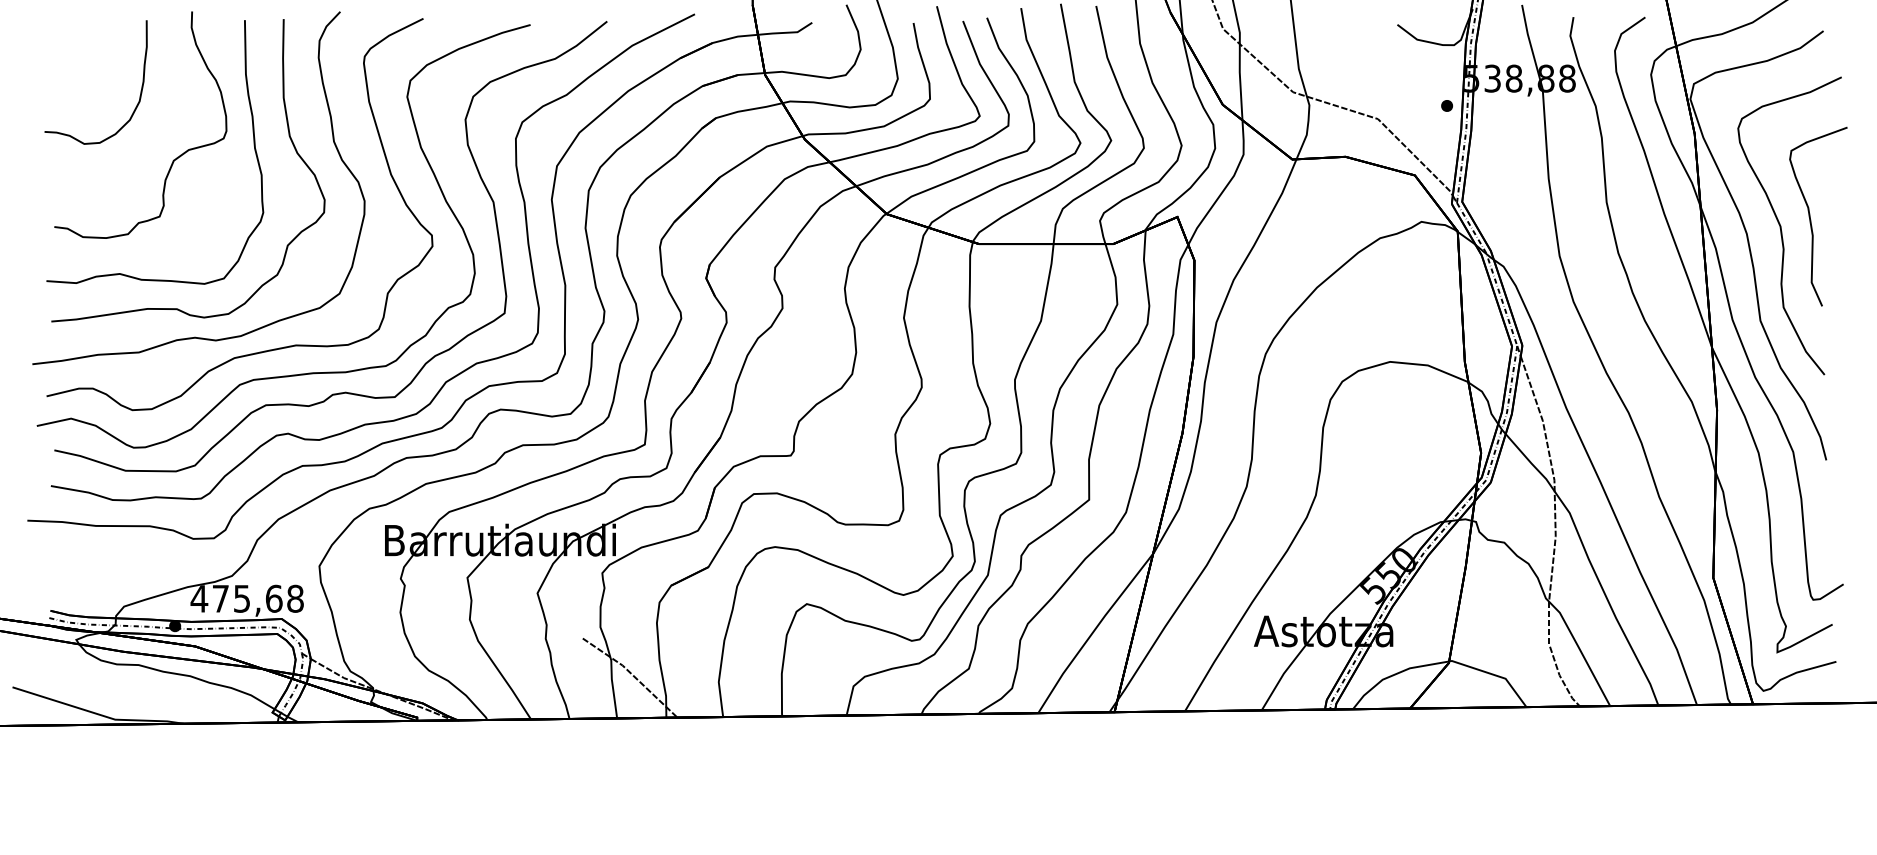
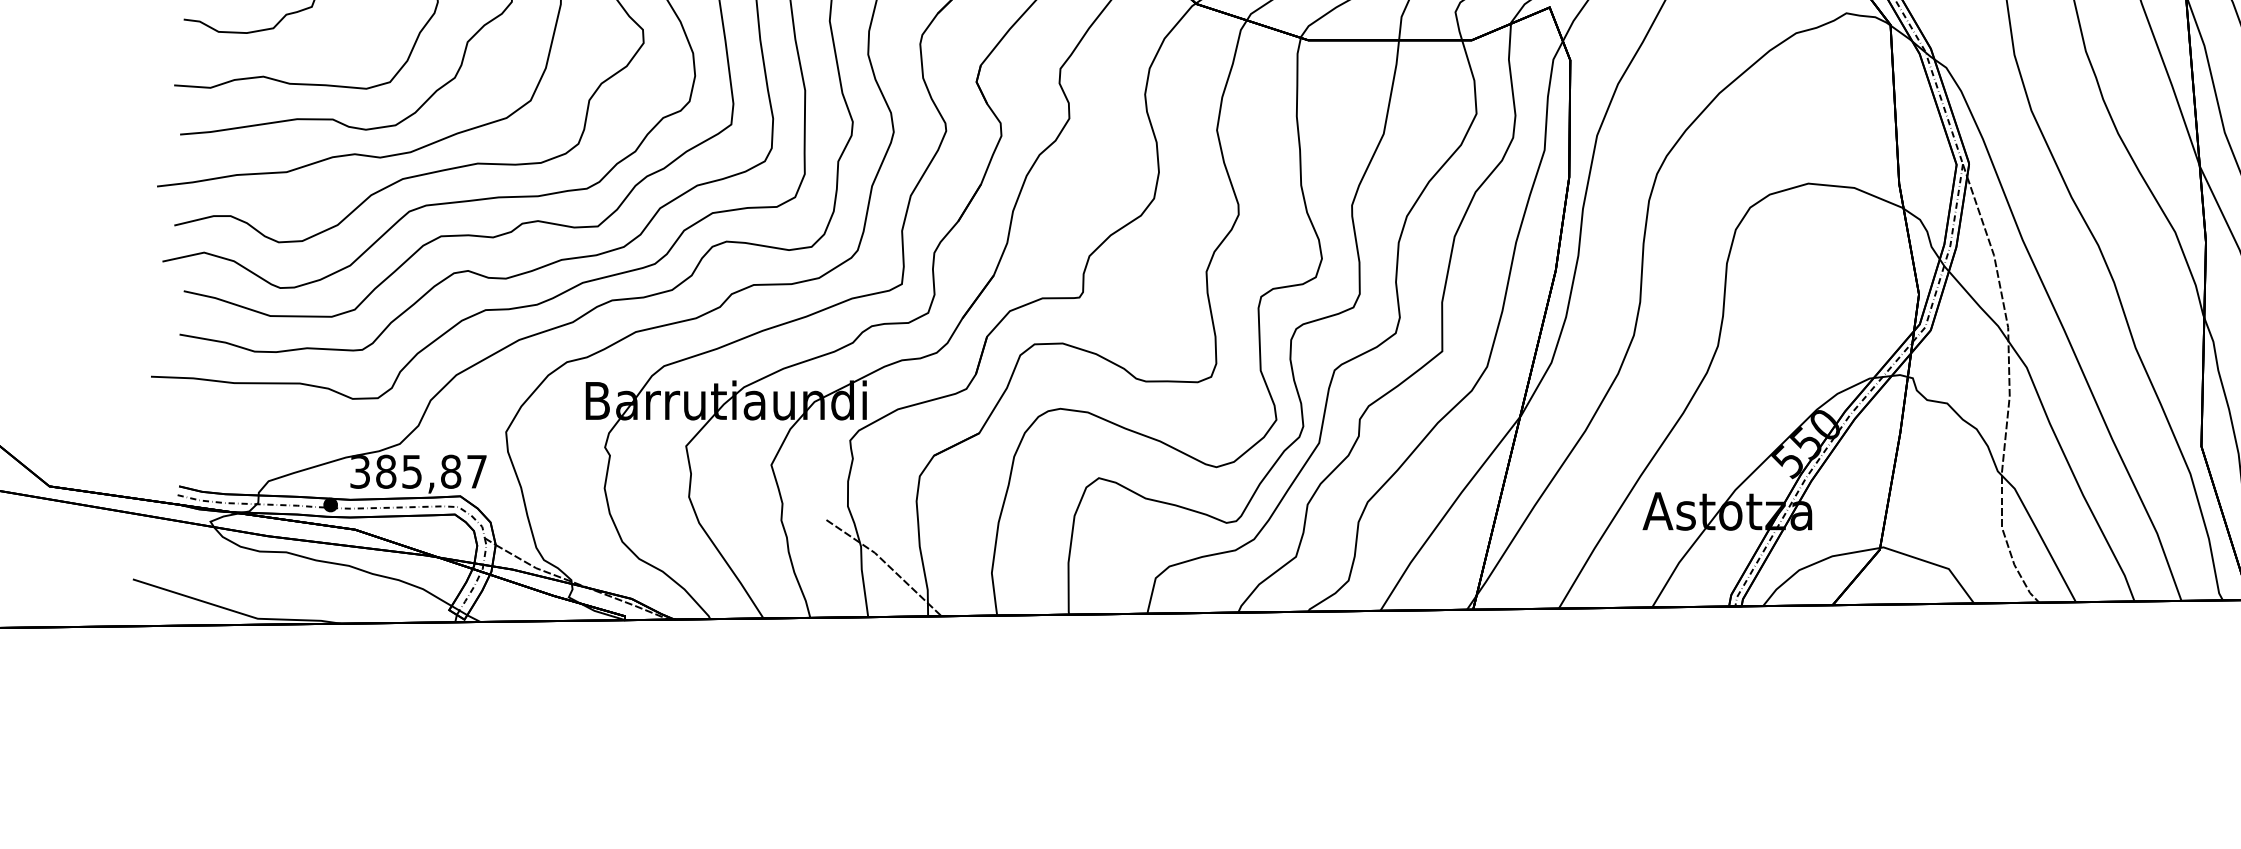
text: (246, 598) -> (417, 471), 475,68 -> 385,87

